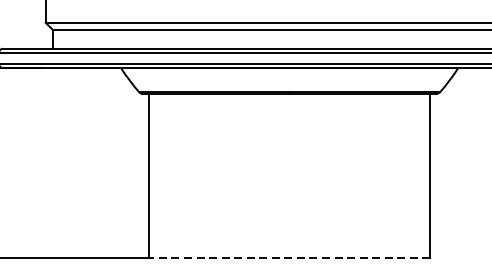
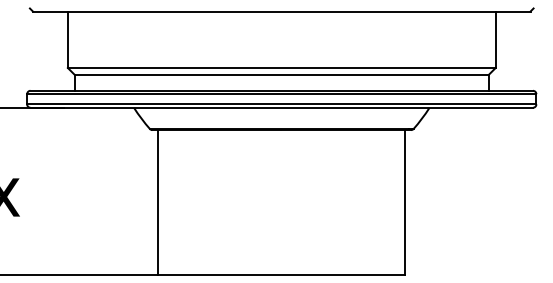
line: (289, 258) -> (281, 274), dashed -> solid

